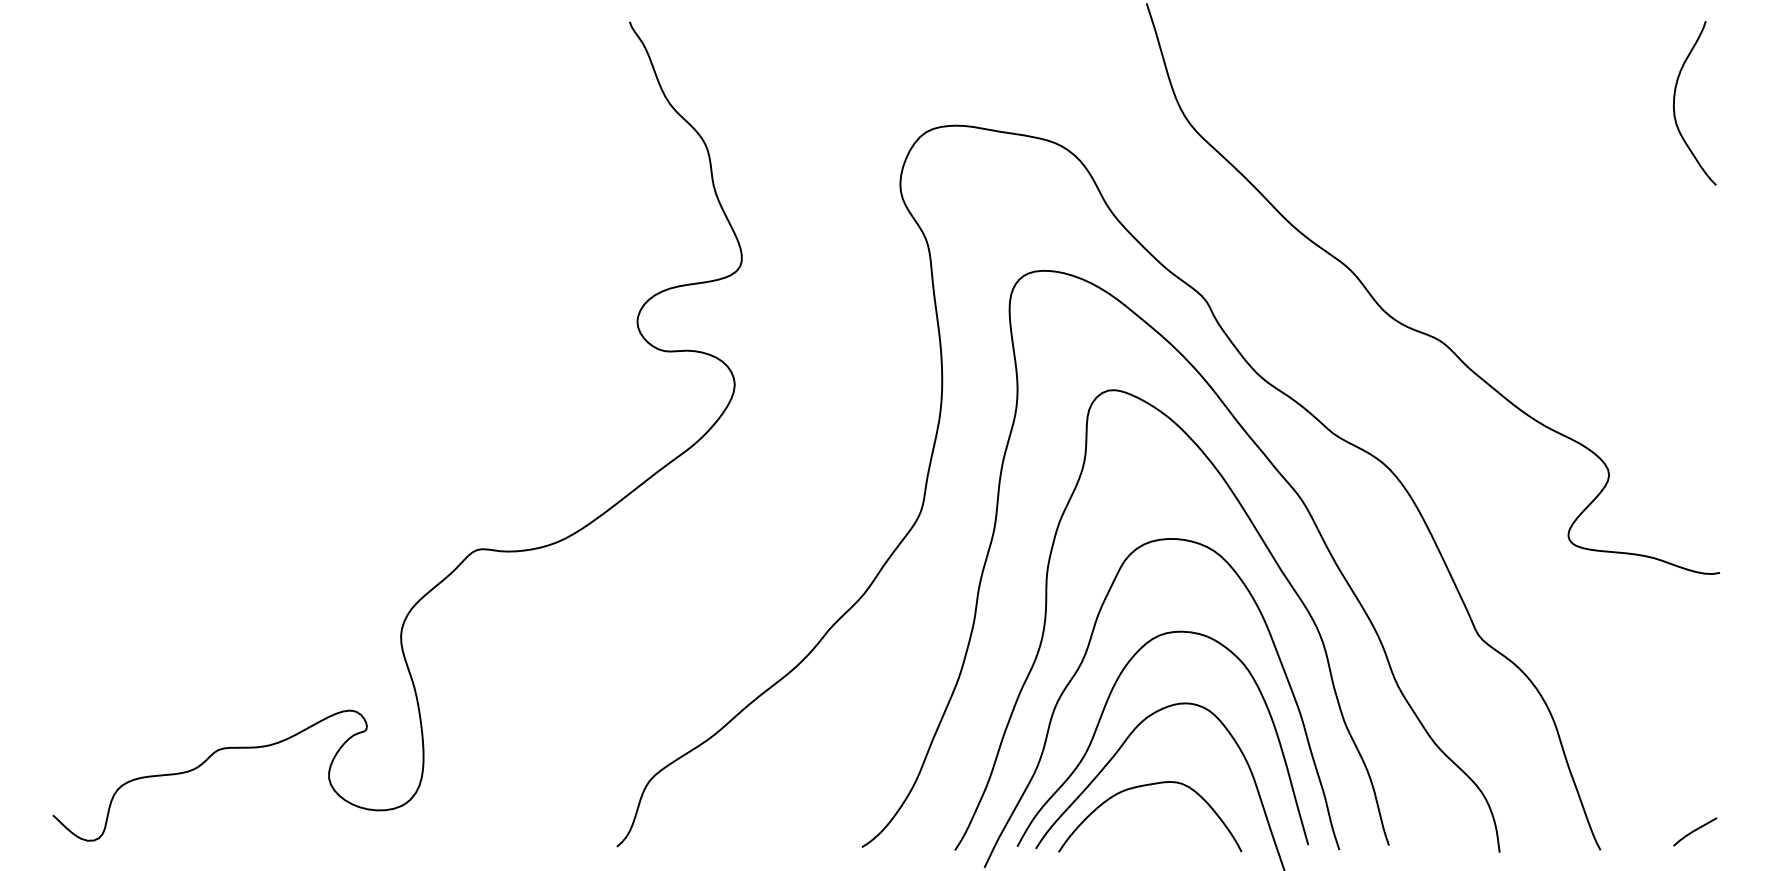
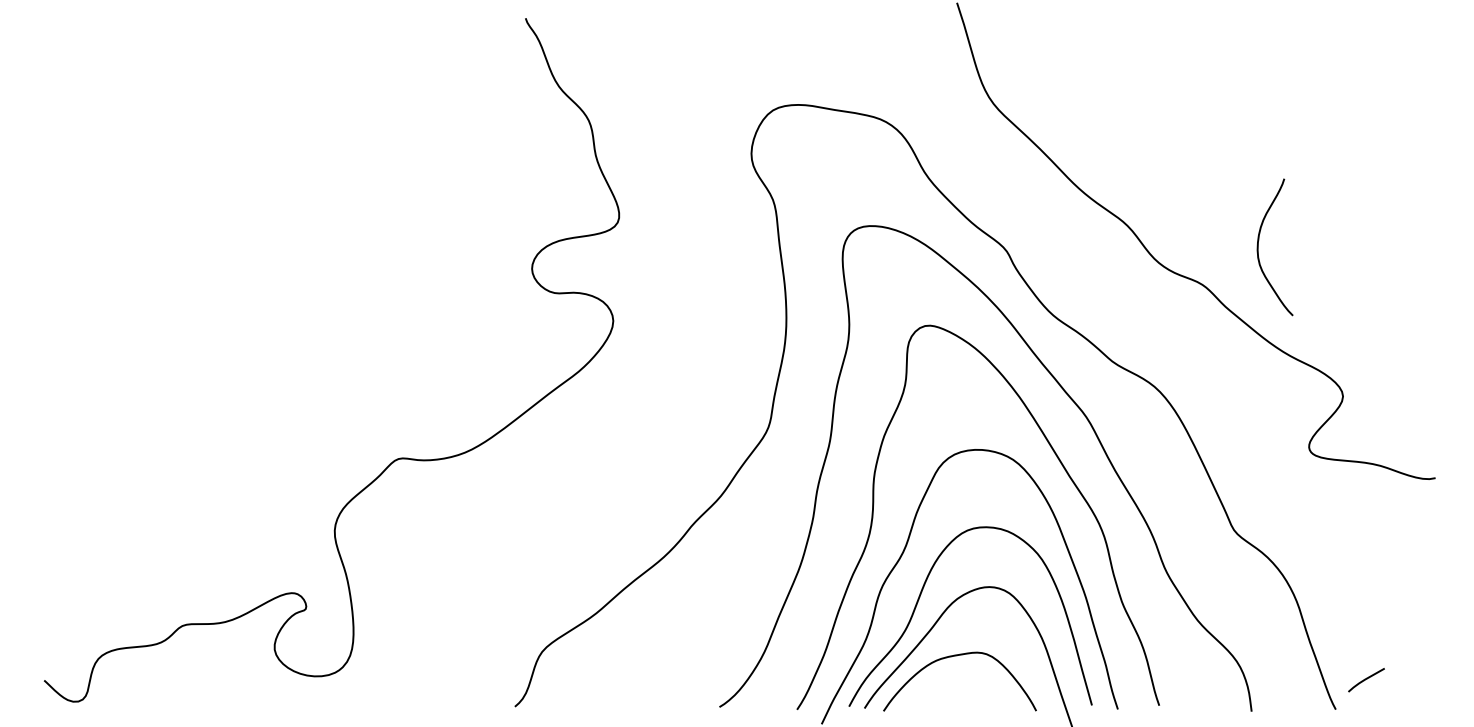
curve: (1675, 97) -> (1259, 242), moved
line: (1695, 831) -> (1366, 679), moved

